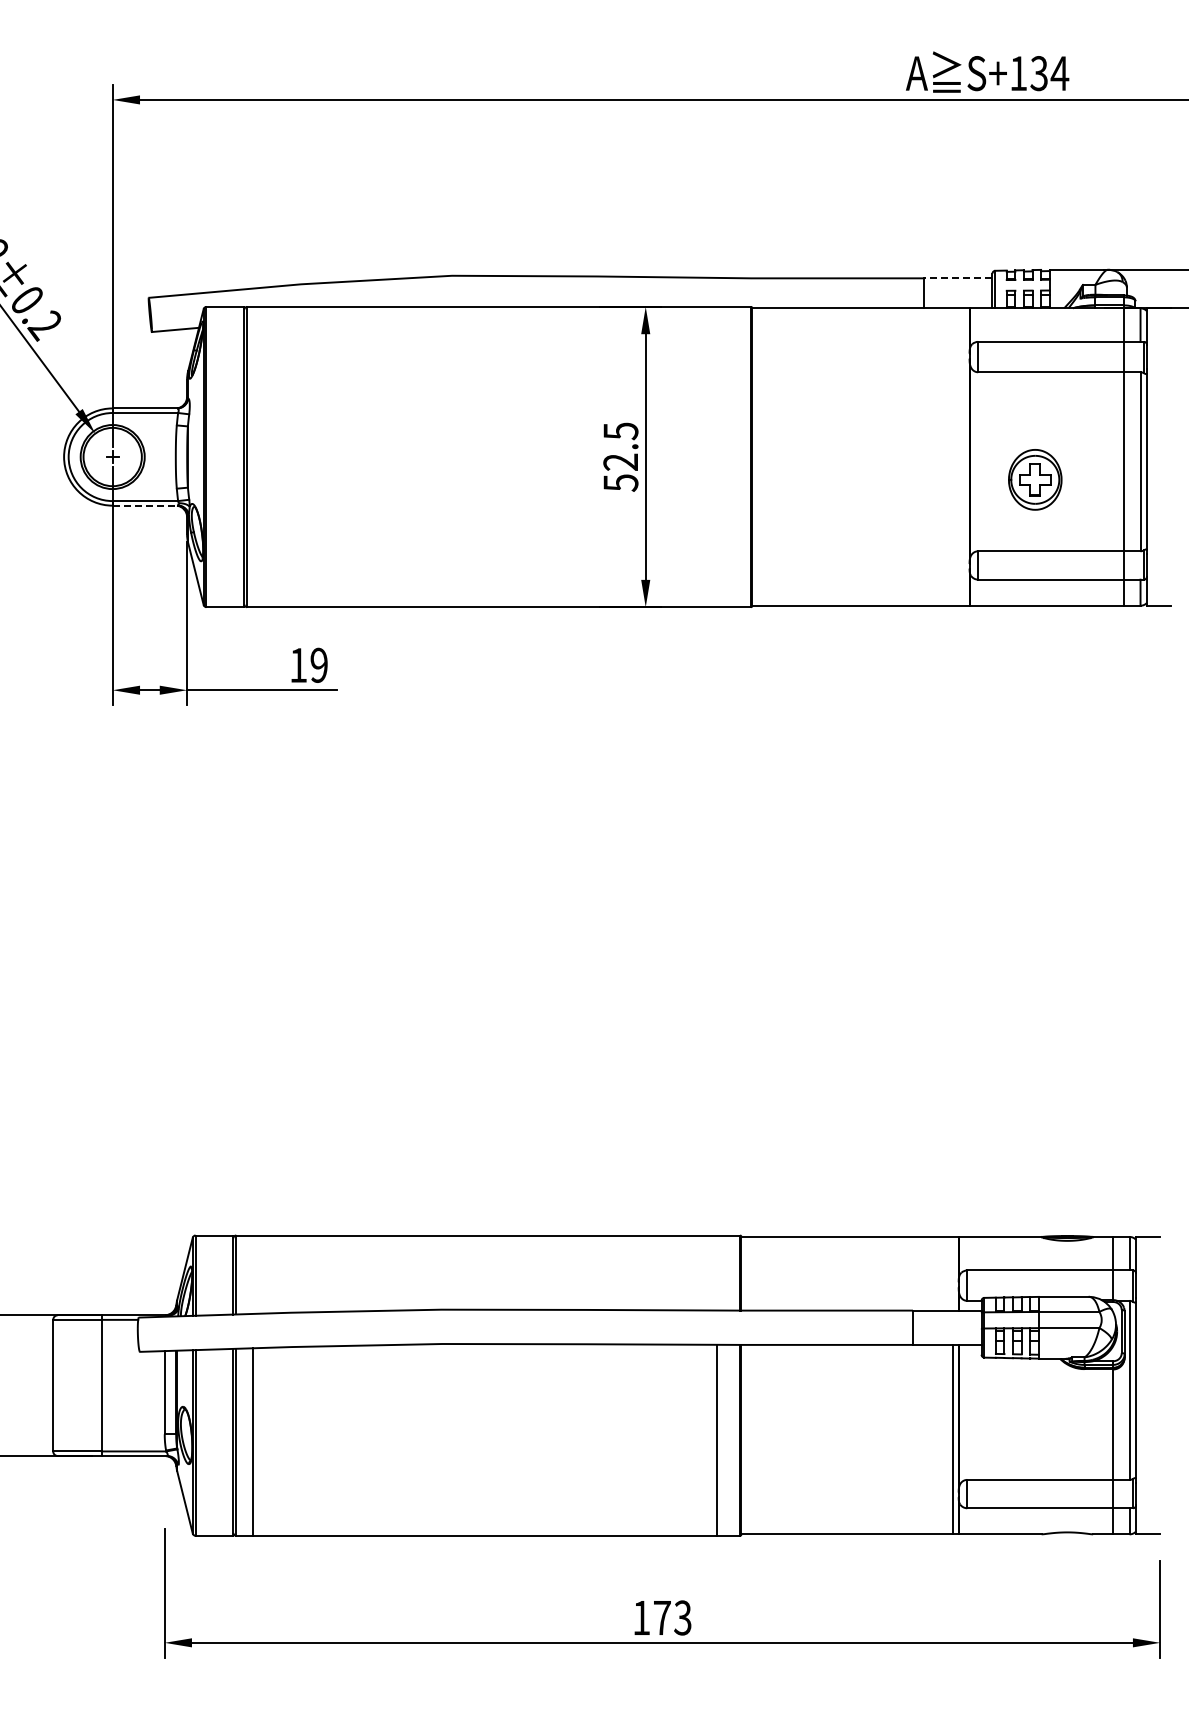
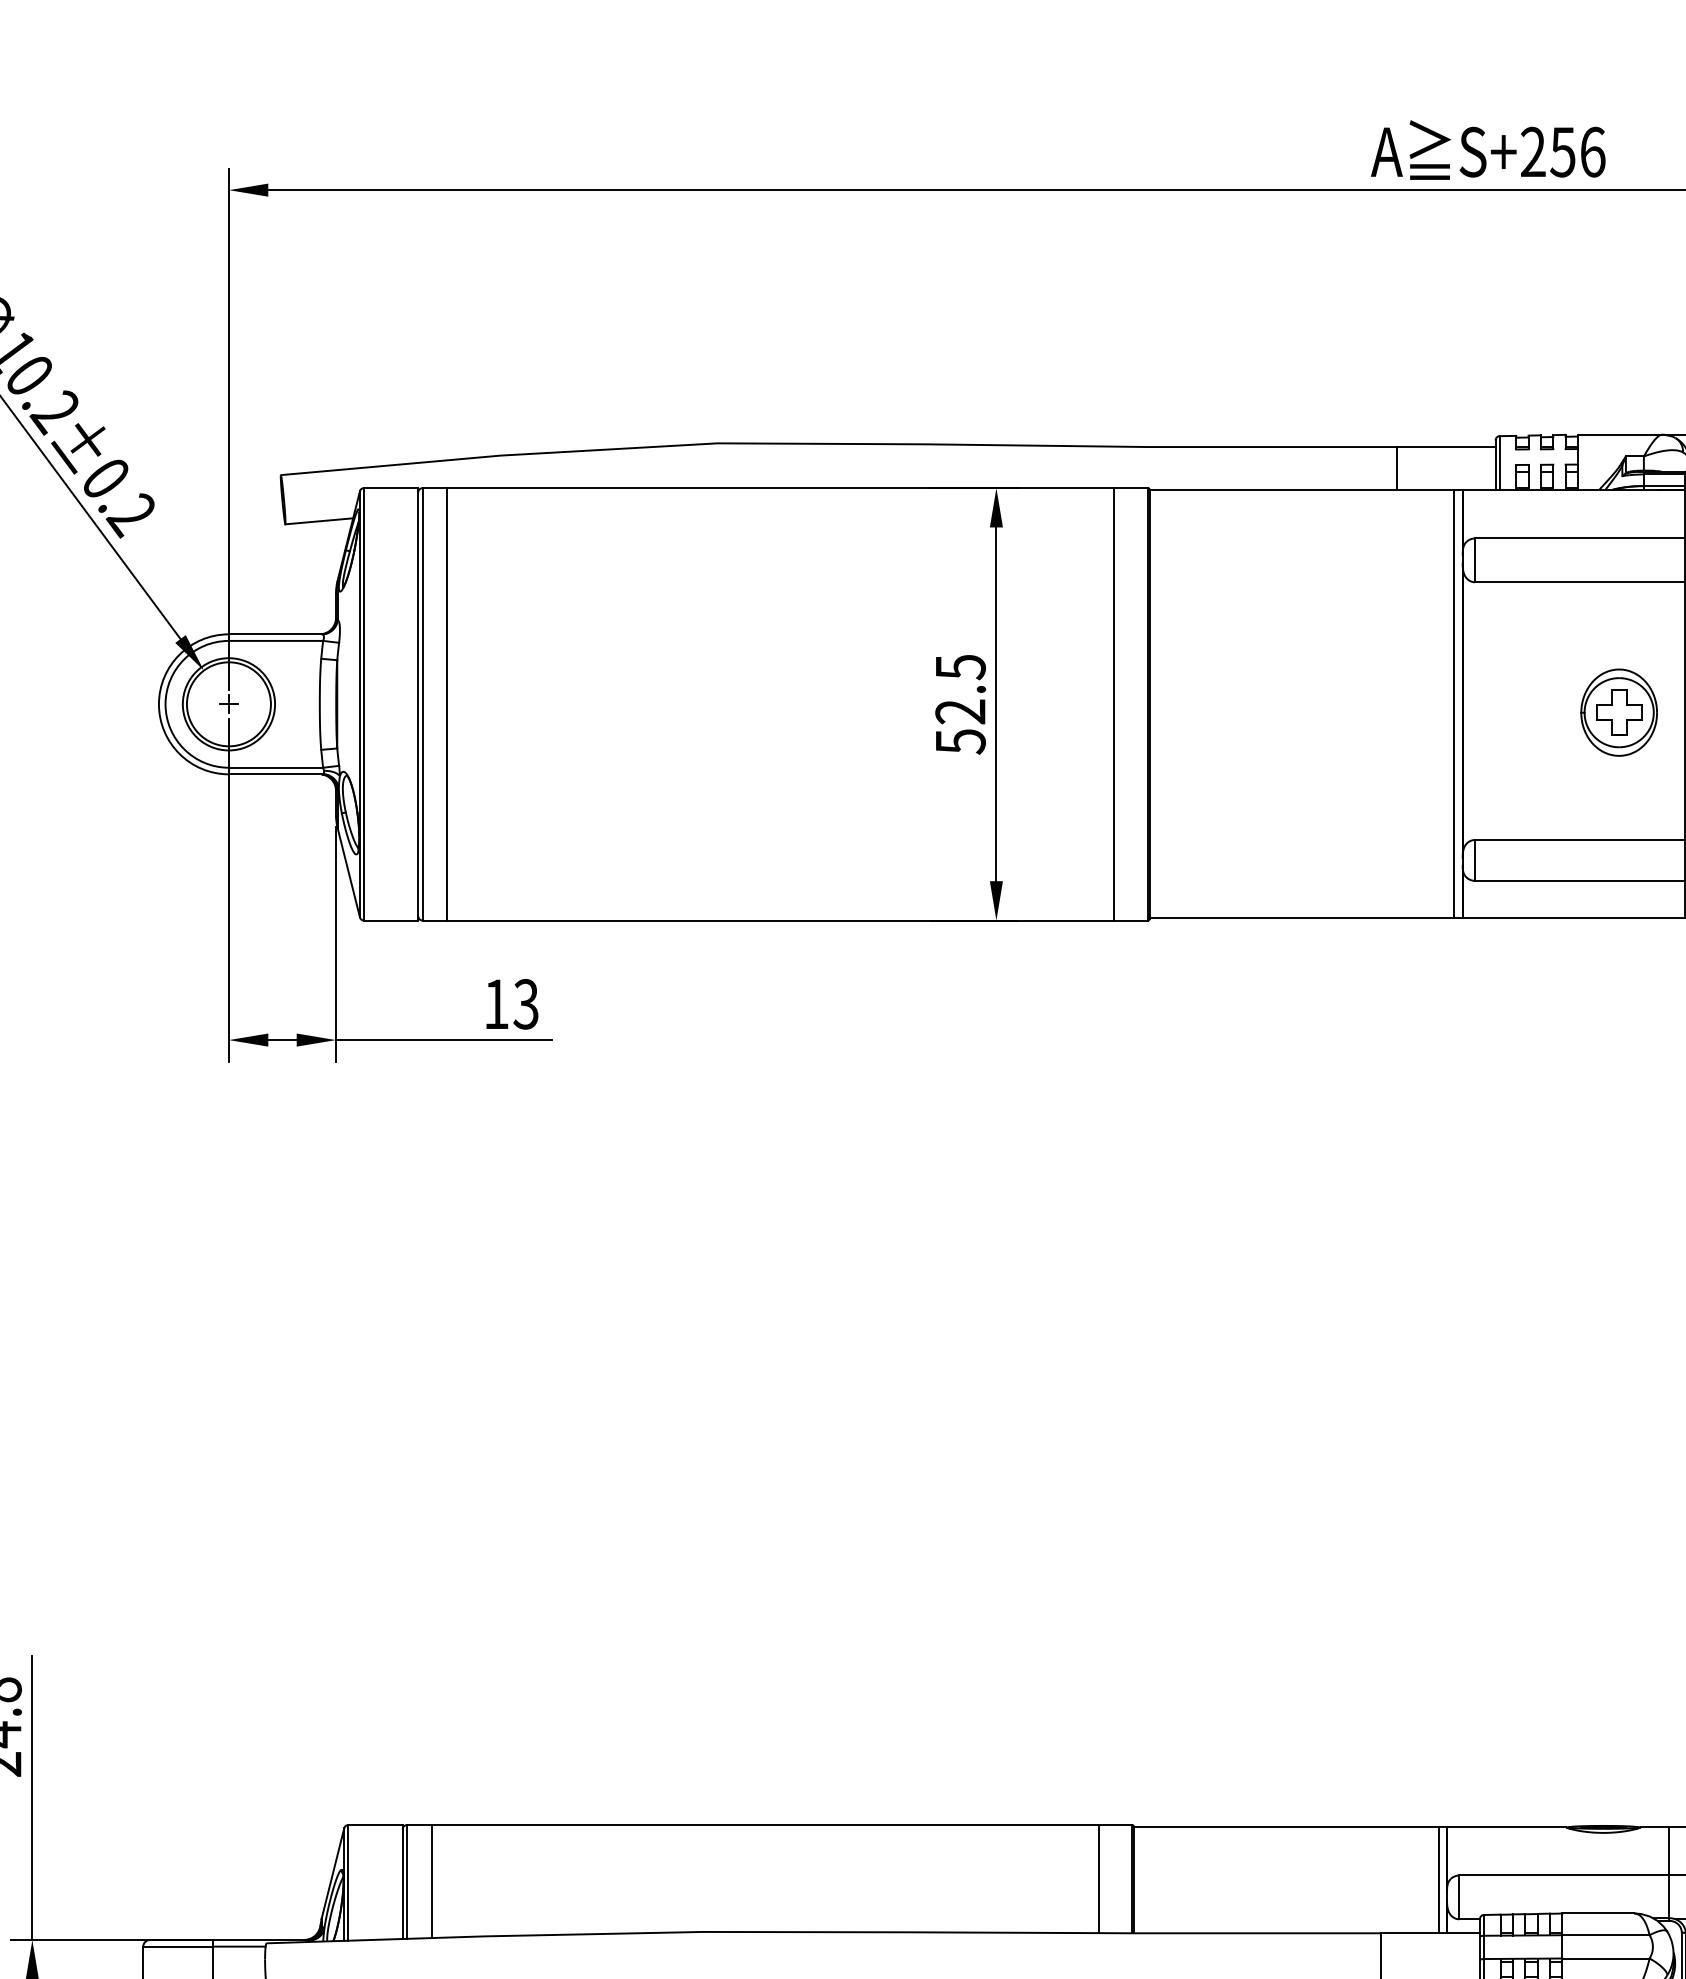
text: (1039, 73) -> (1563, 152), S+134 -> S+256
line: (957, 278) -> (1445, 447), dashed -> solid
line: (264, 456) -> (447, 703), added
line: (727, 456) -> (1114, 703), added
line: (963, 456) -> (1453, 703), added
part: (1035, 479) -> (1619, 712), moved
line: (145, 505) -> (276, 774), dashed -> solid
text: (318, 664) -> (525, 1003), 19 -> 13
line: (716, 1272) -> (1098, 1878), added
line: (952, 1273) -> (1438, 1879), added
line: (253, 1274) -> (431, 1881), added

